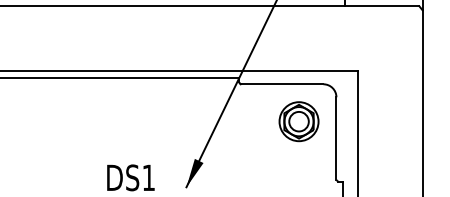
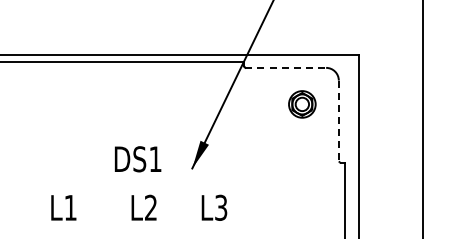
line: (282, 83) -> (286, 67), solid -> dashed
part: (299, 121) -> (302, 104), size x0.7
line: (336, 139) -> (338, 121), solid -> dashed

